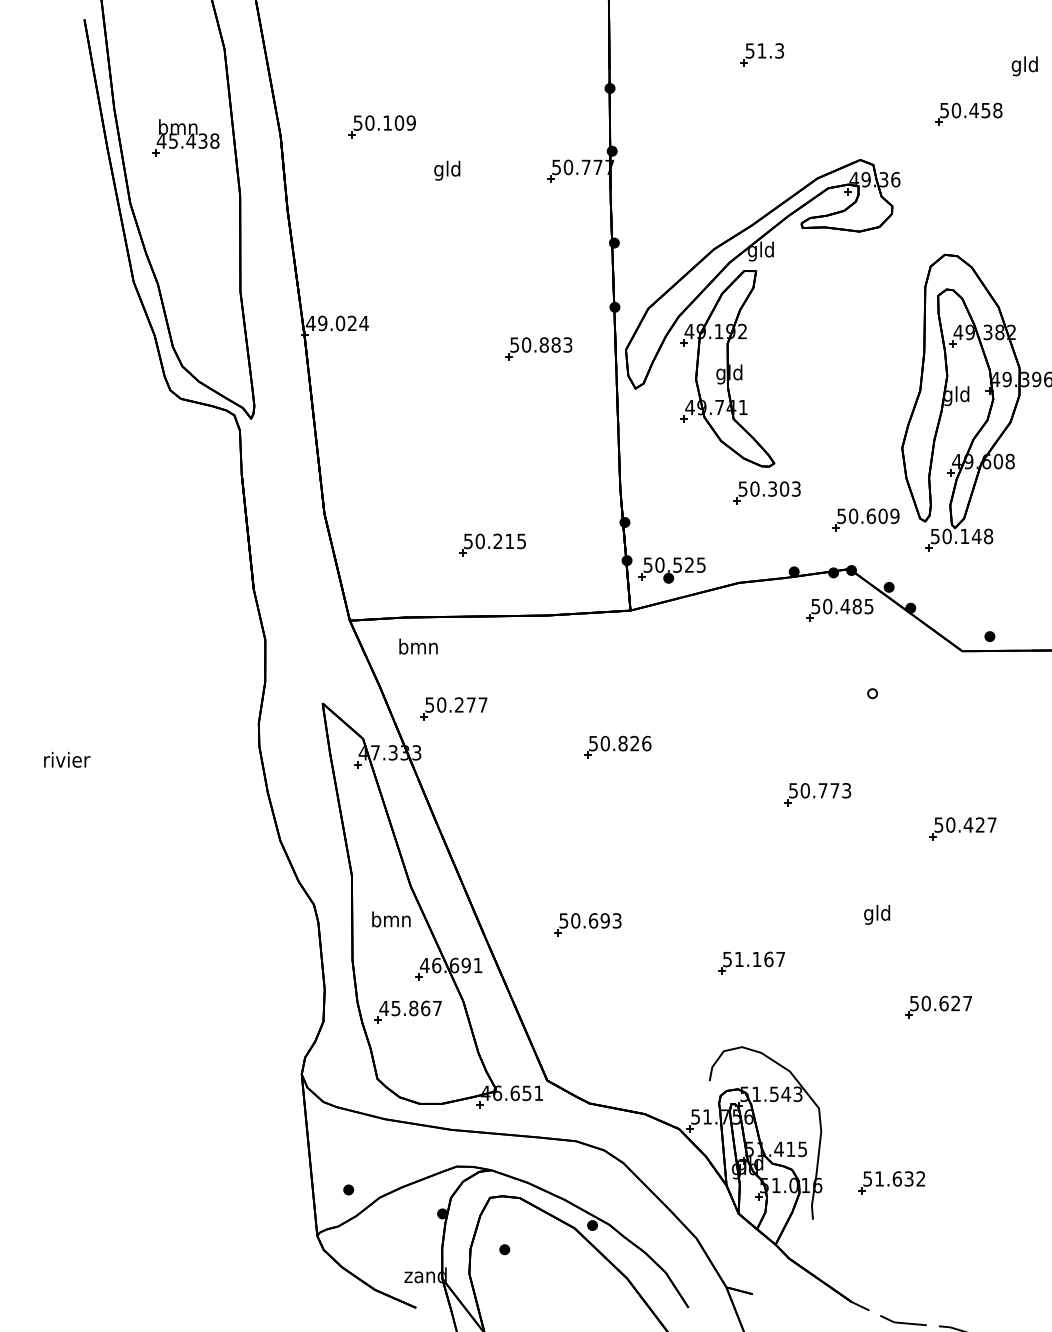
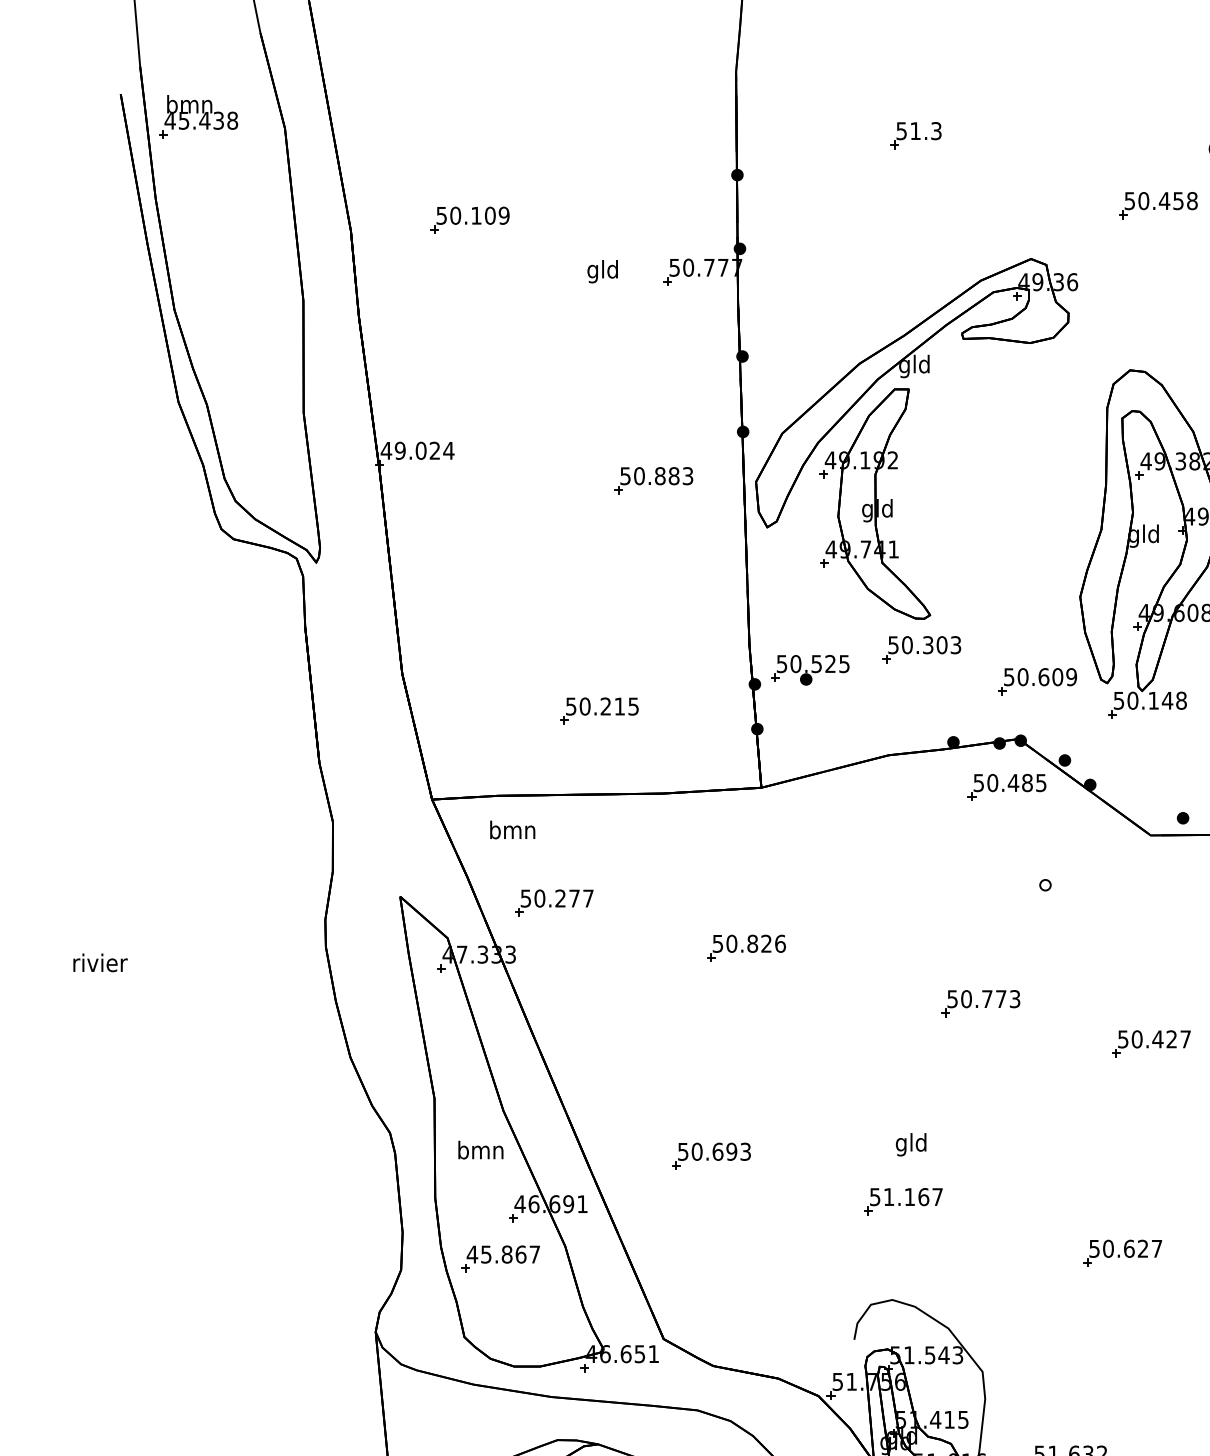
part: (185, 137) -> (198, 116), moved
text: (447, 170) -> (603, 271), moved
part: (671, 570) -> (809, 670), moved
text: (877, 914) -> (911, 1144), moved

